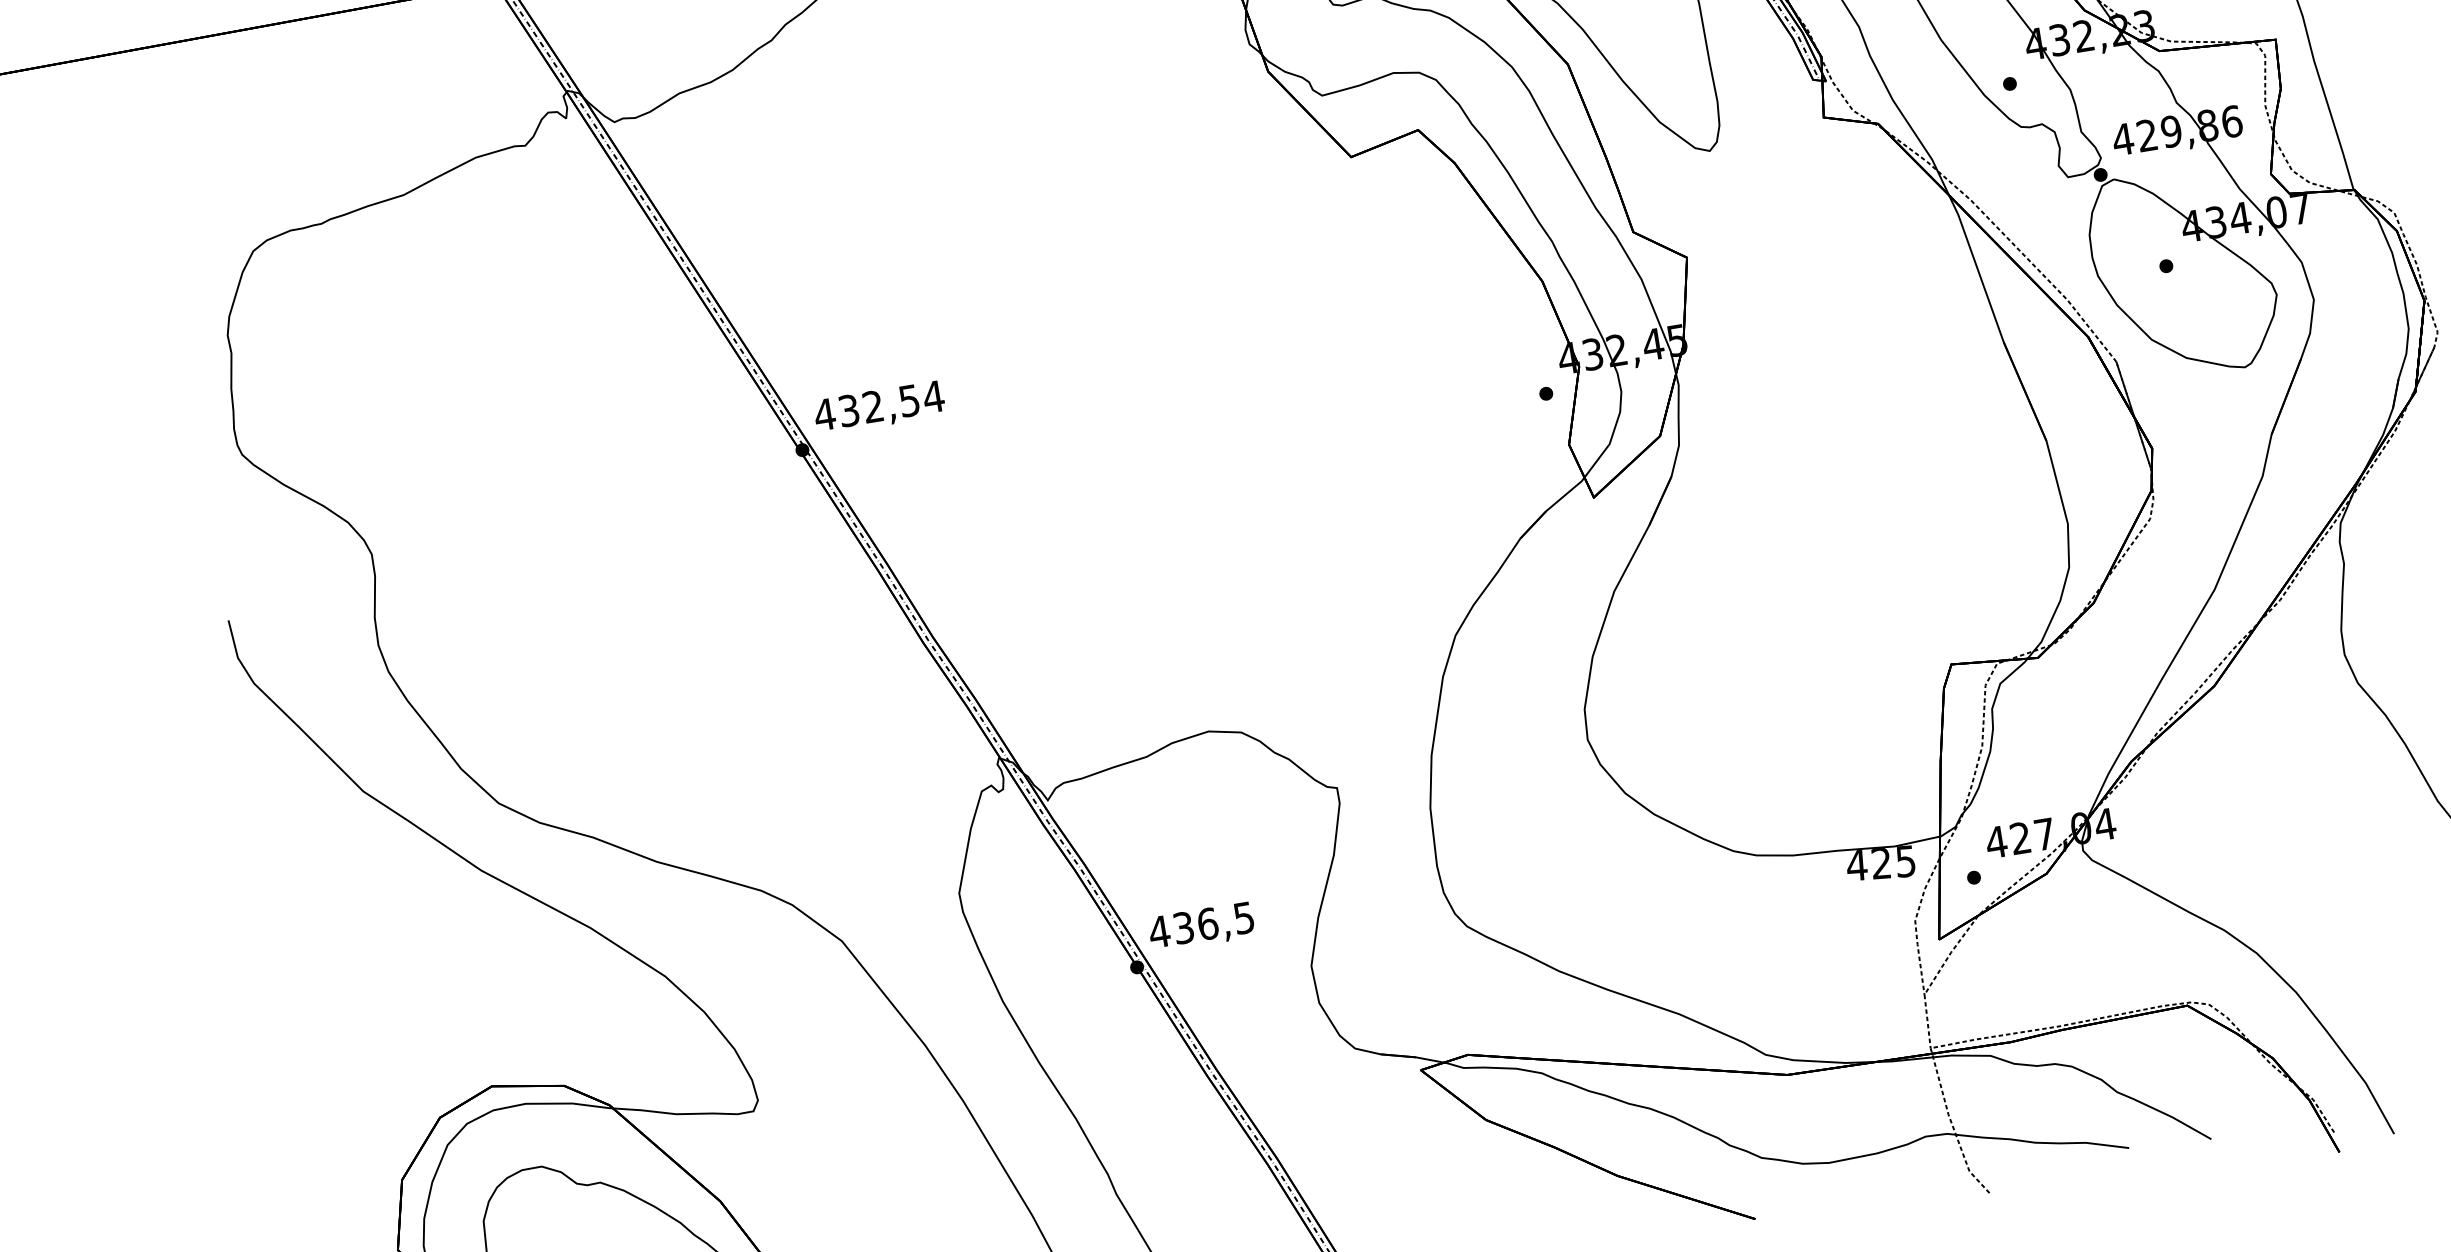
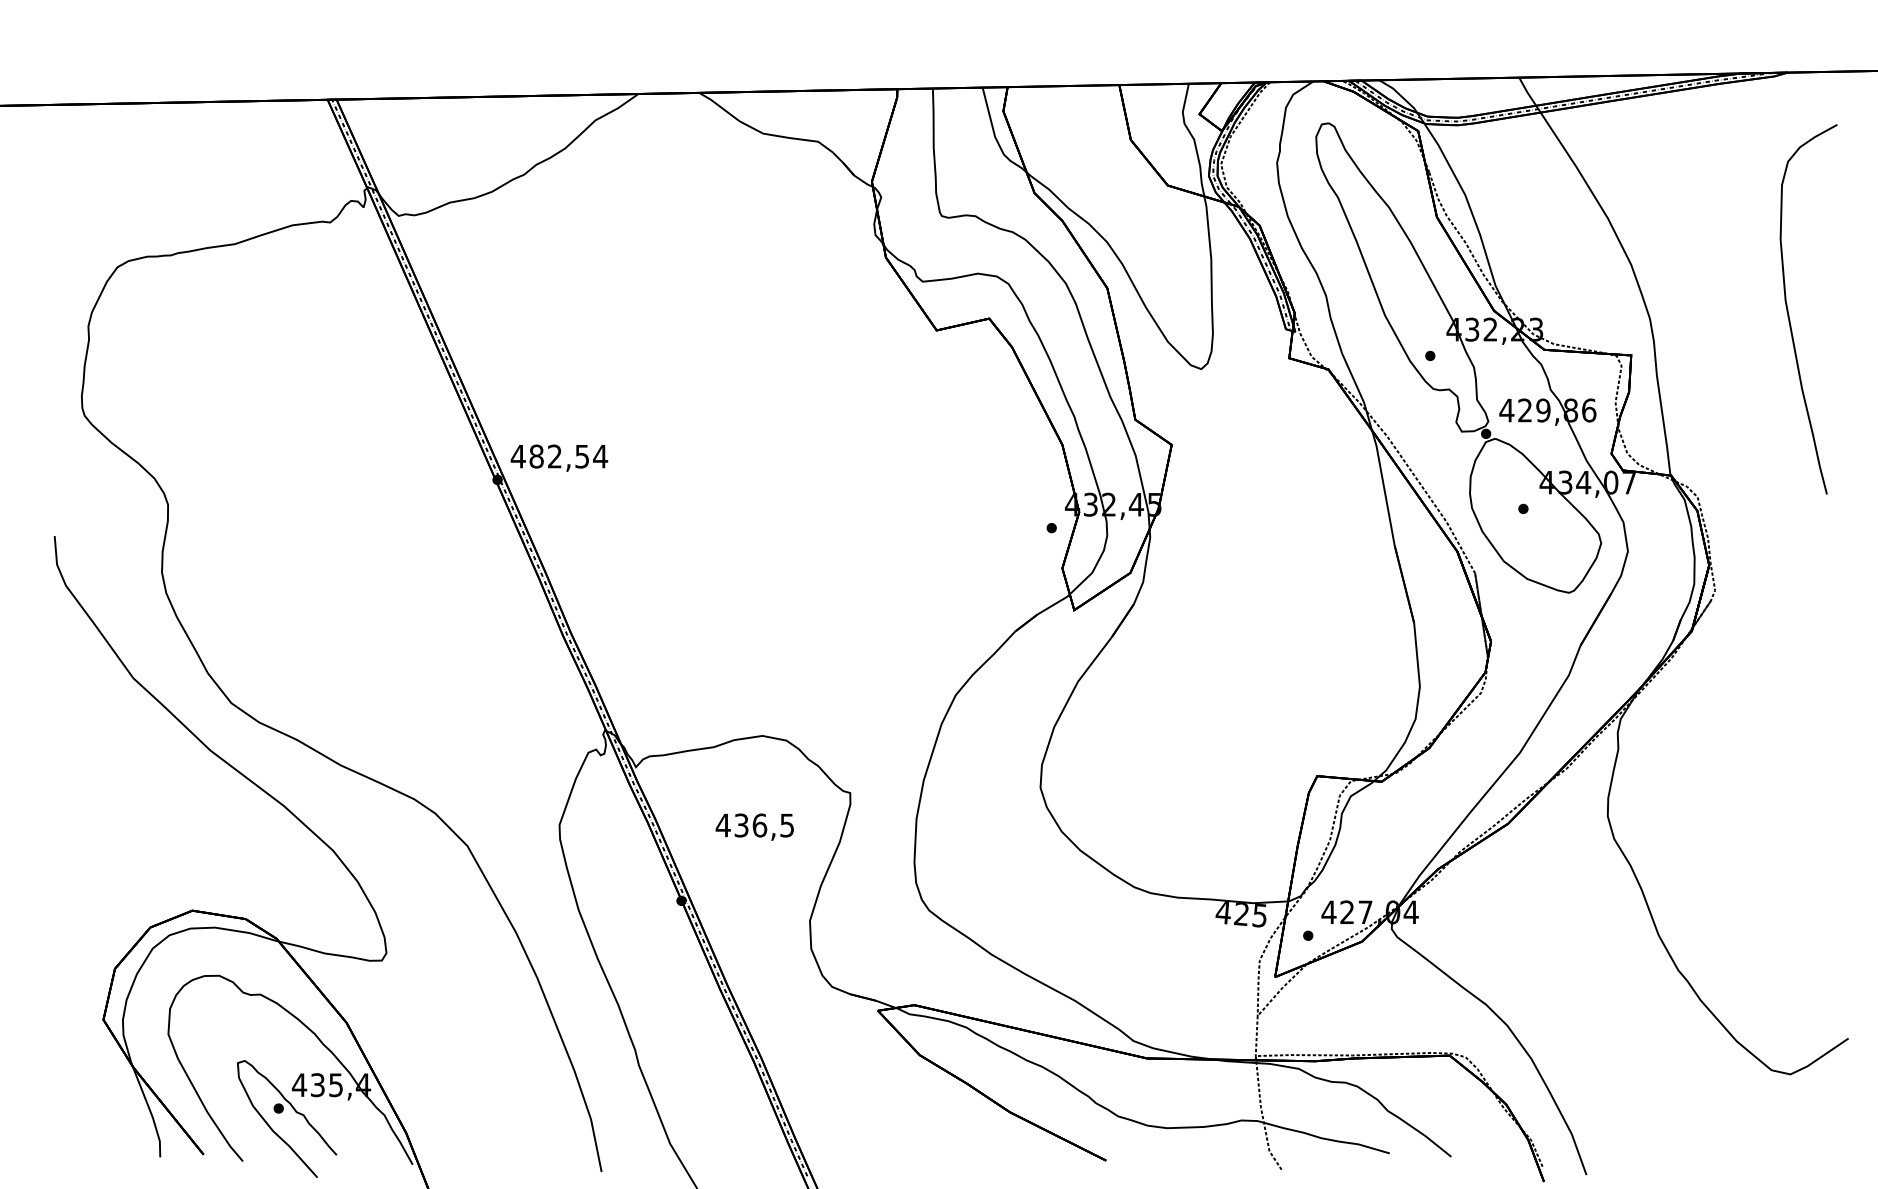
text: (848, 410) -> (536, 456), 432,54 -> 482,54
text: (1201, 926) -> (754, 826), moved

